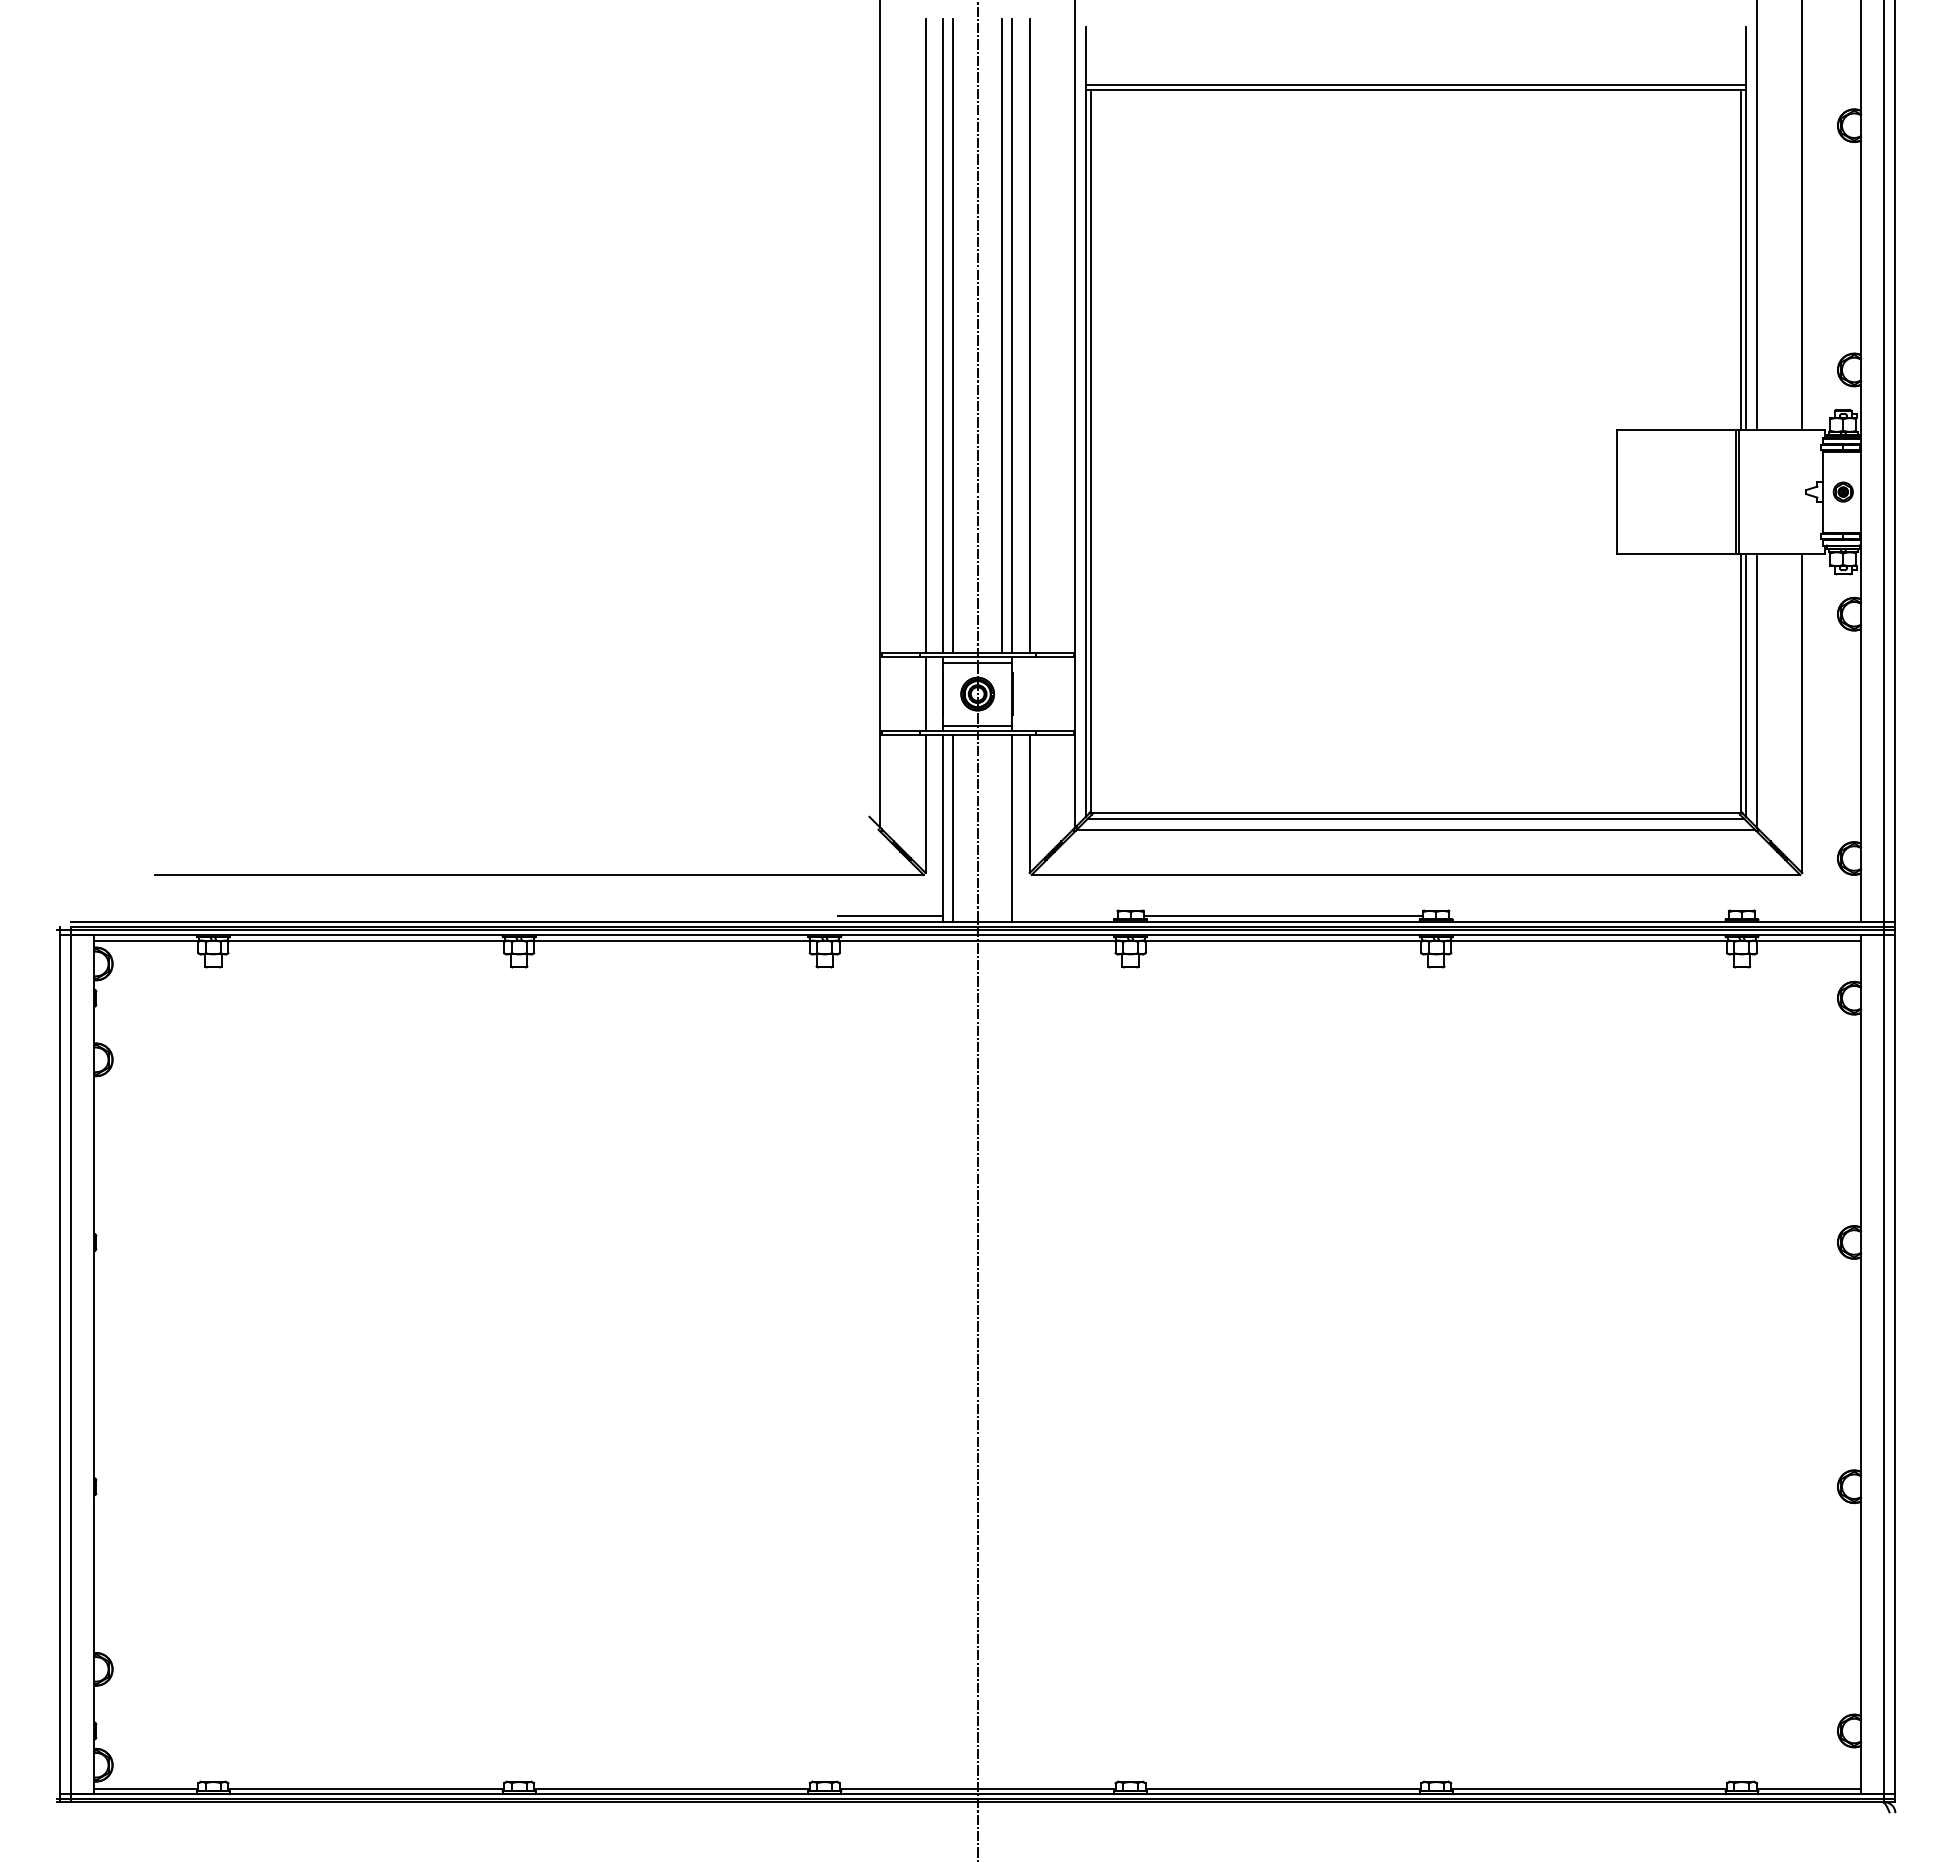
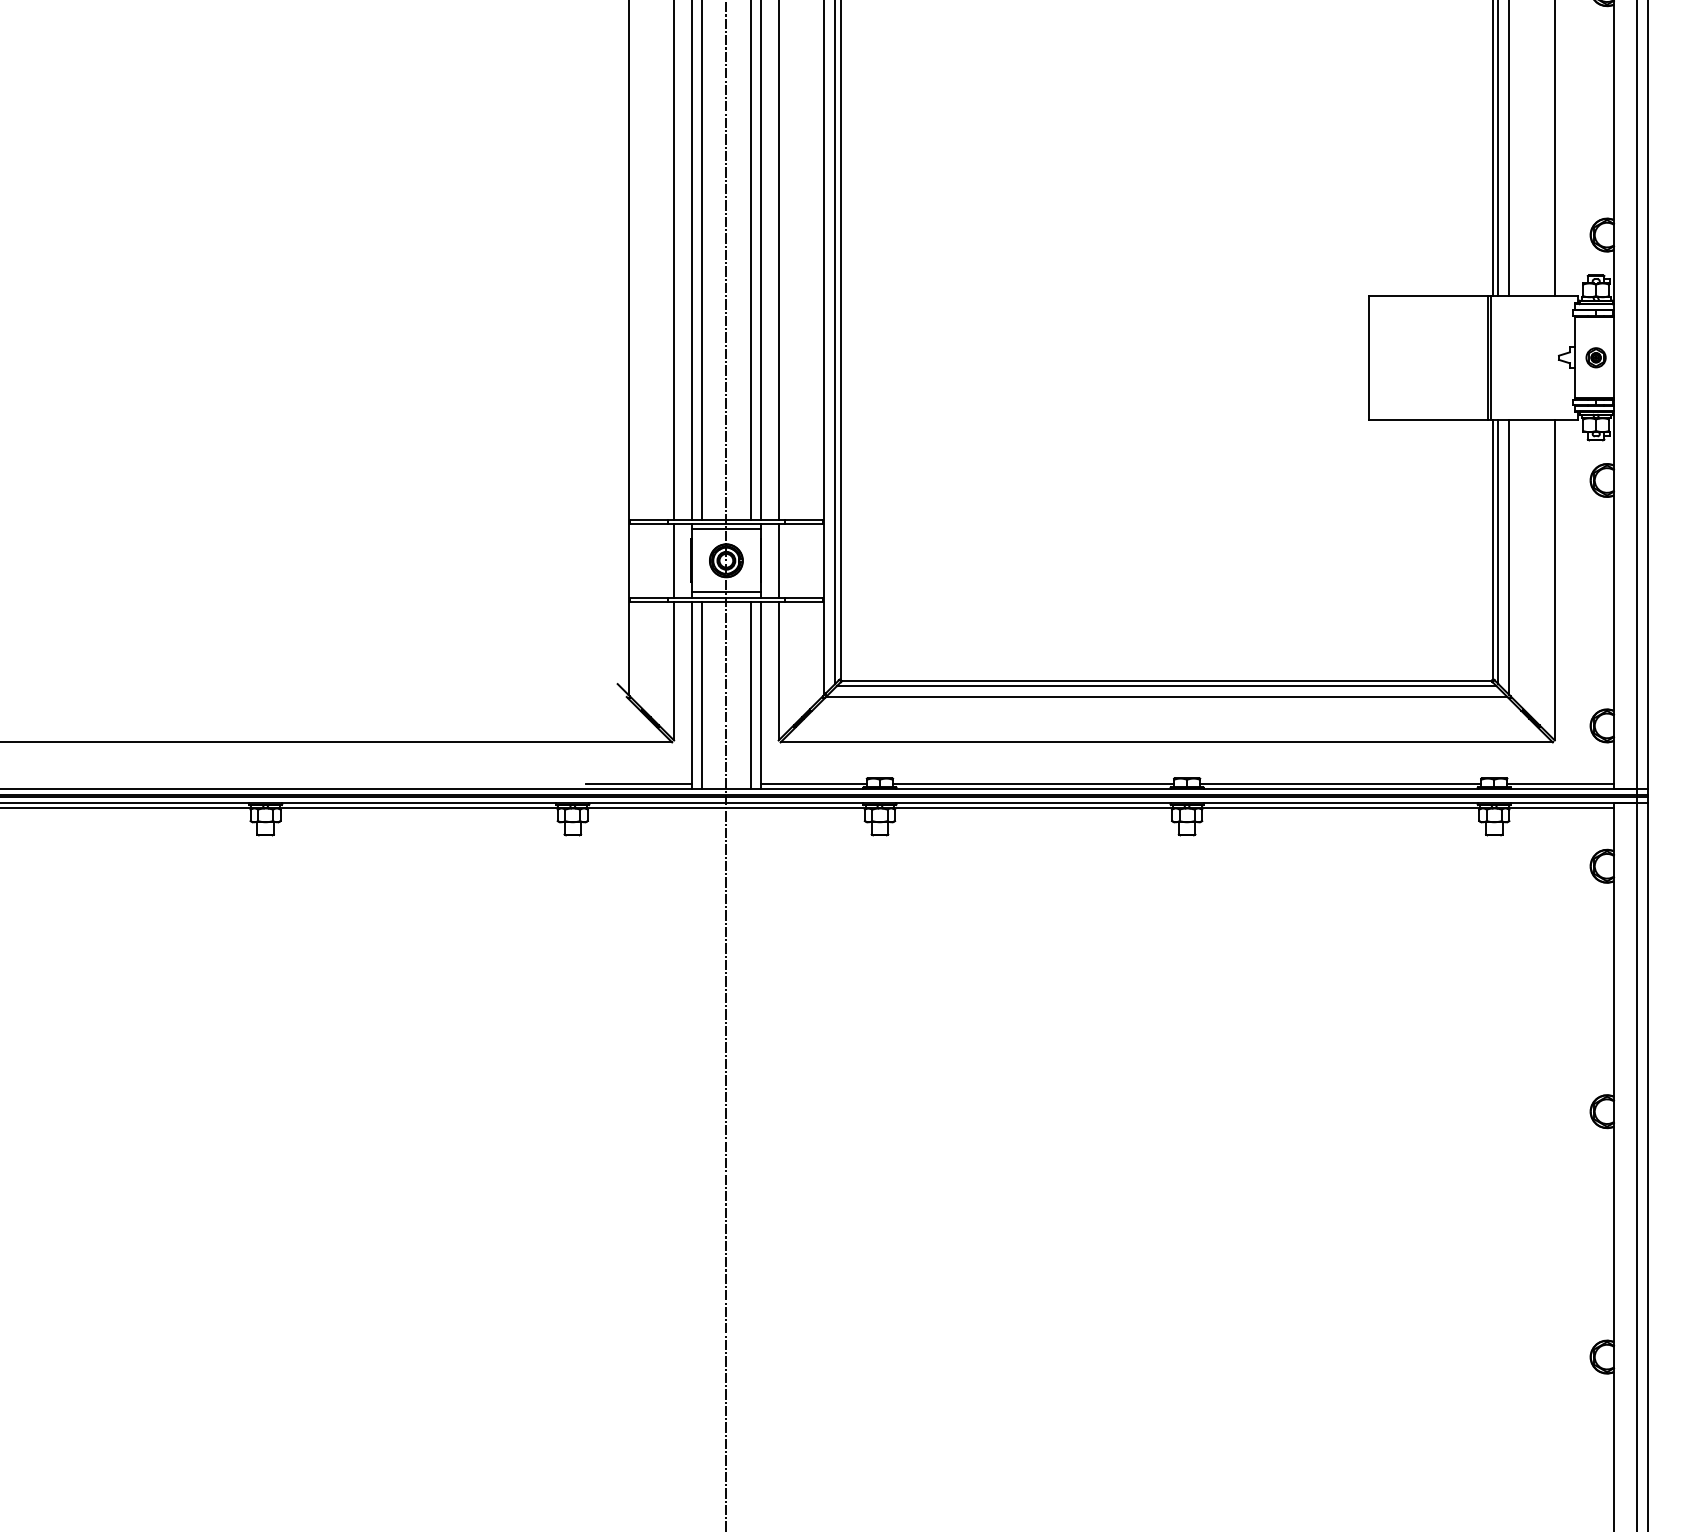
line: (1029, 694) -> (778, 561), added
line: (1002, 828) -> (751, 695), added
line: (1064, 916) -> (813, 784), added
line: (1588, 916) -> (1340, 784), added
line: (1807, 916) -> (1560, 784), added

